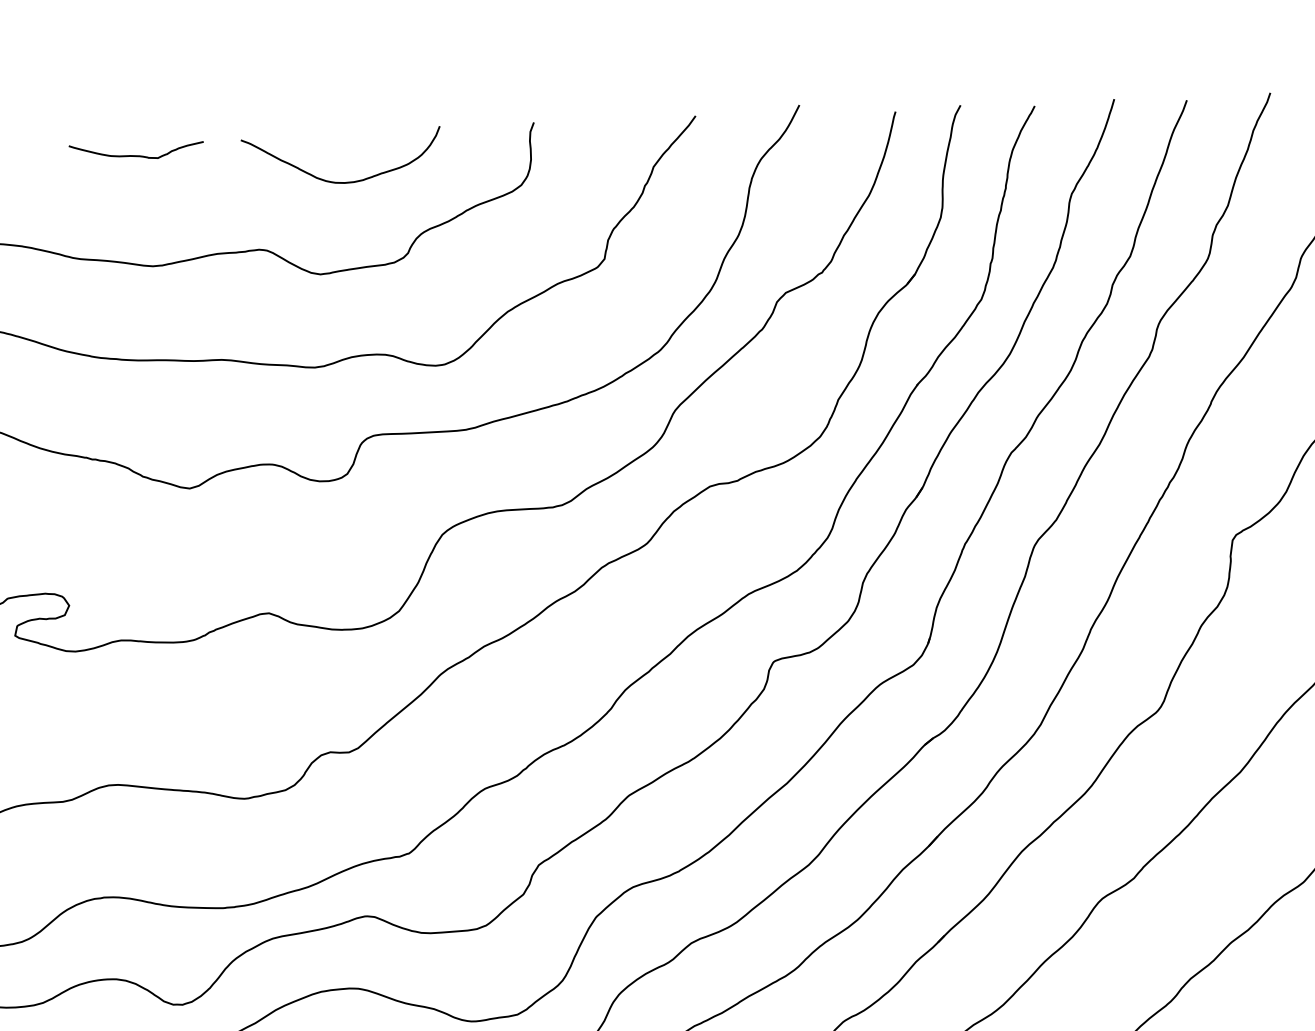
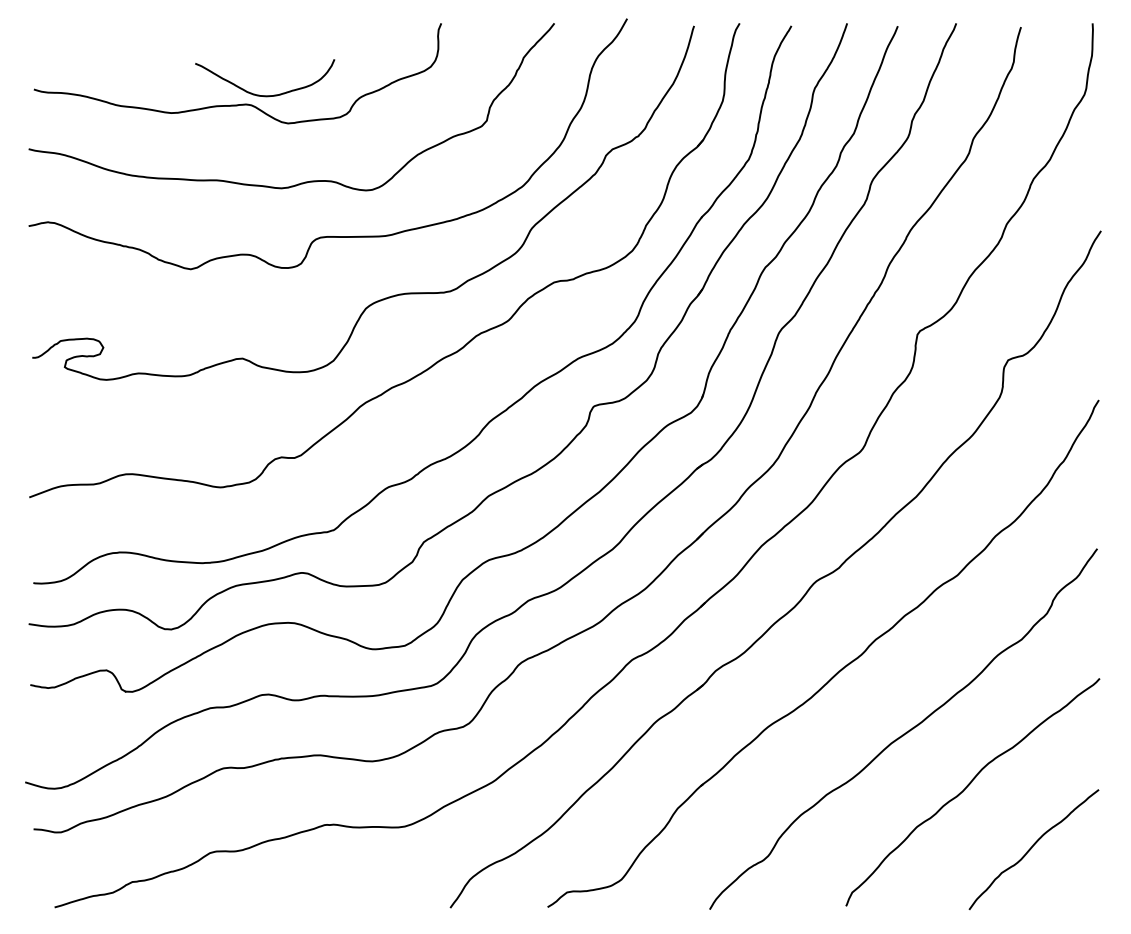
curve: (135, 154) -> (162, 34), removed
curve: (343, 181) -> (265, 95), moved

